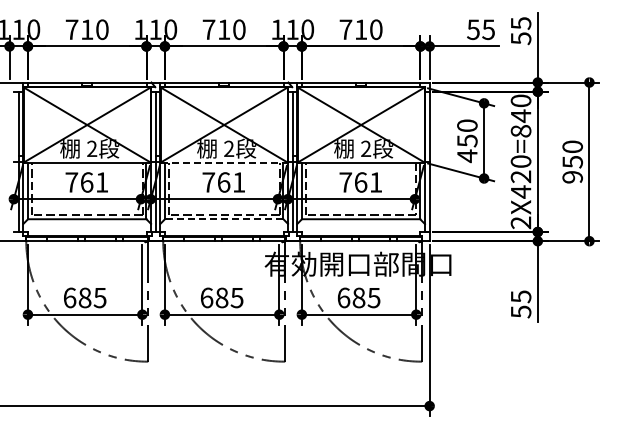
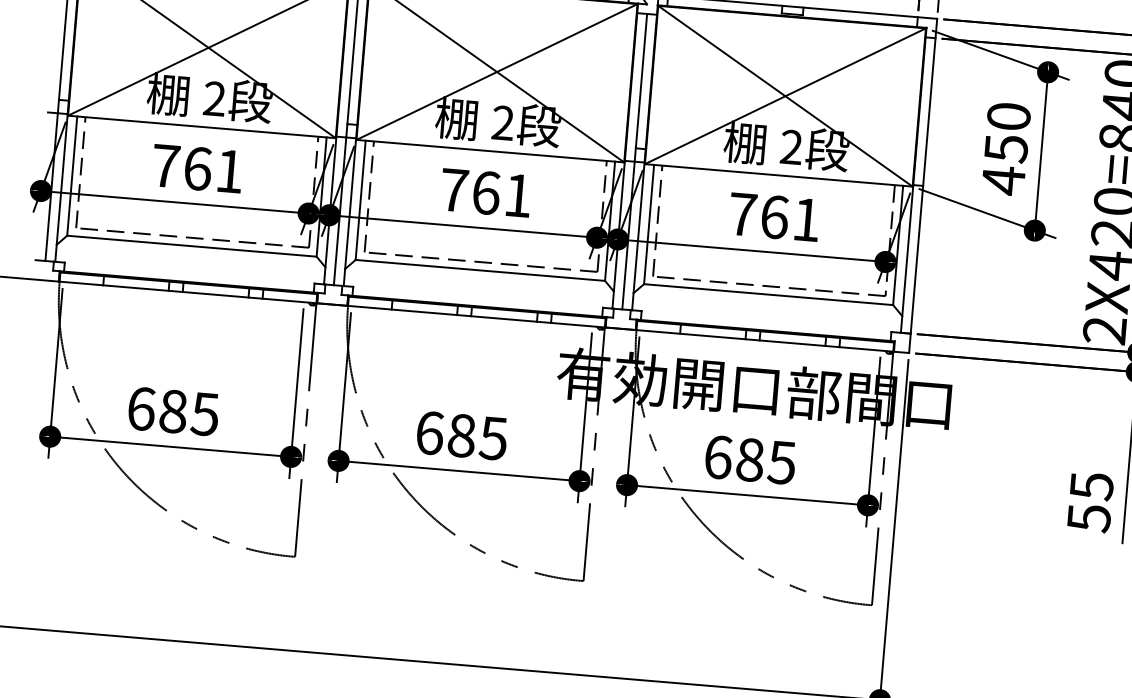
line: (224, 162) -> (490, 150), dashed -> solid
line: (223, 219) -> (478, 270), dashed -> solid

